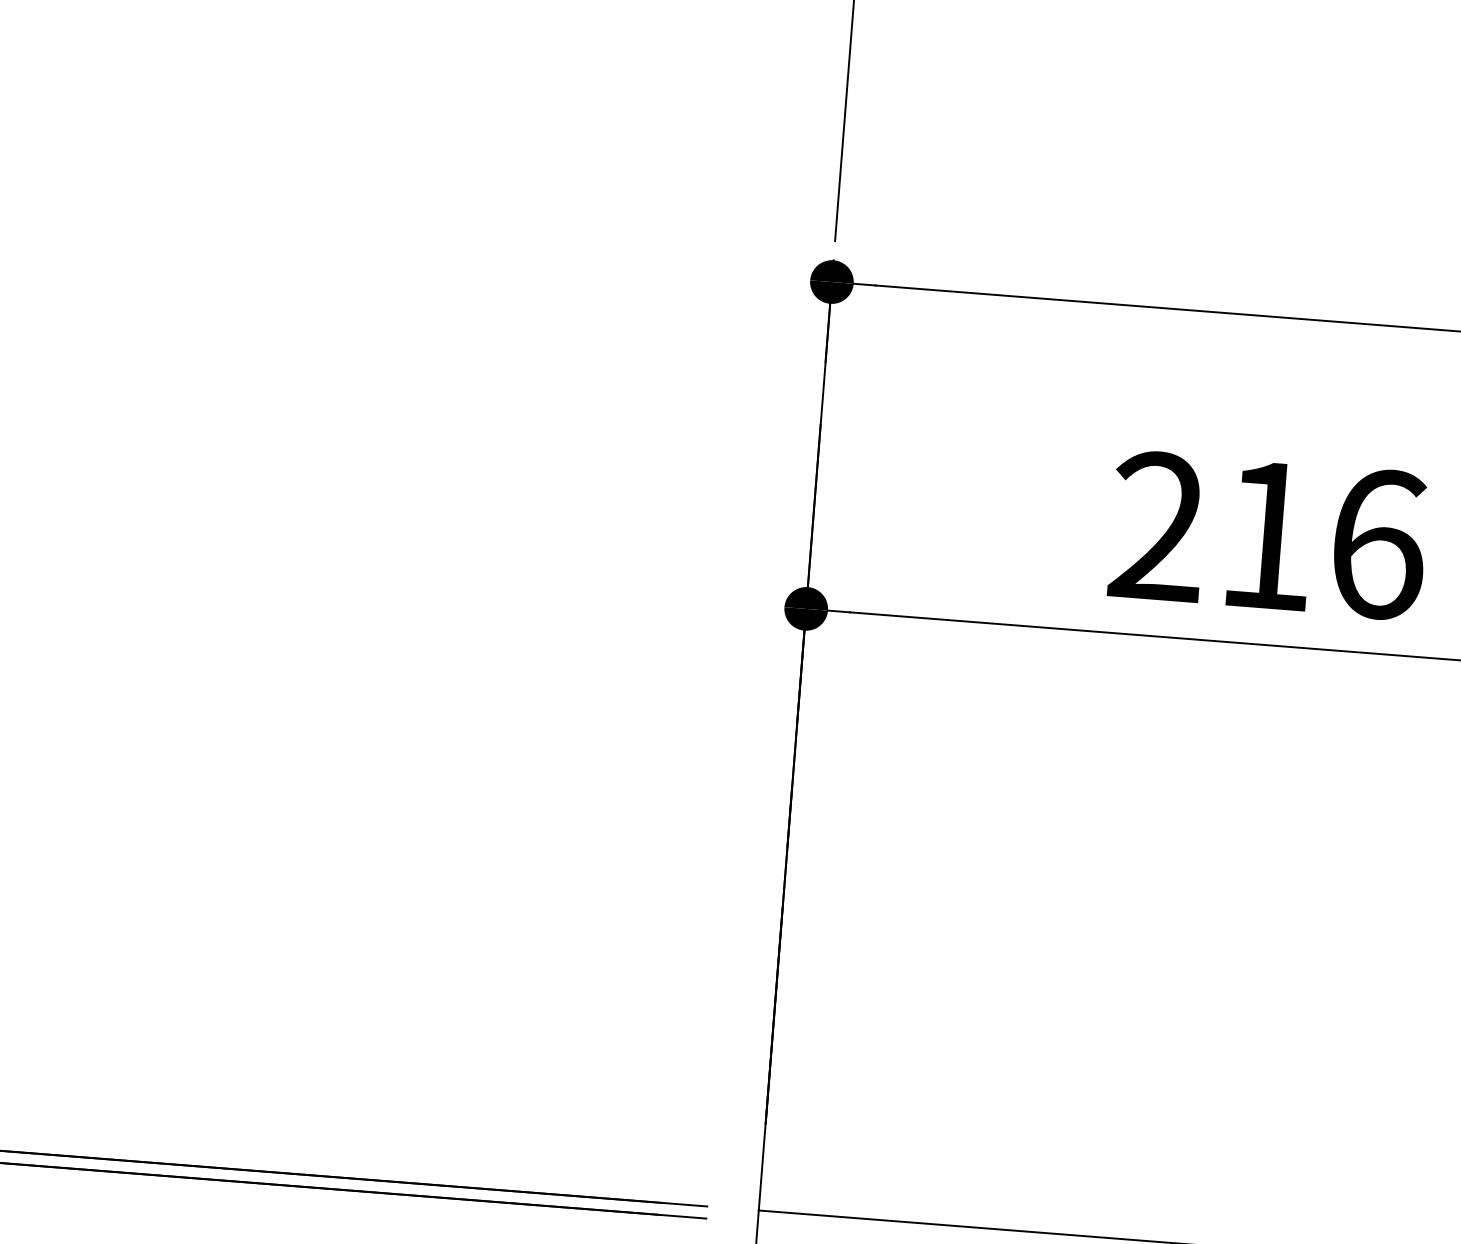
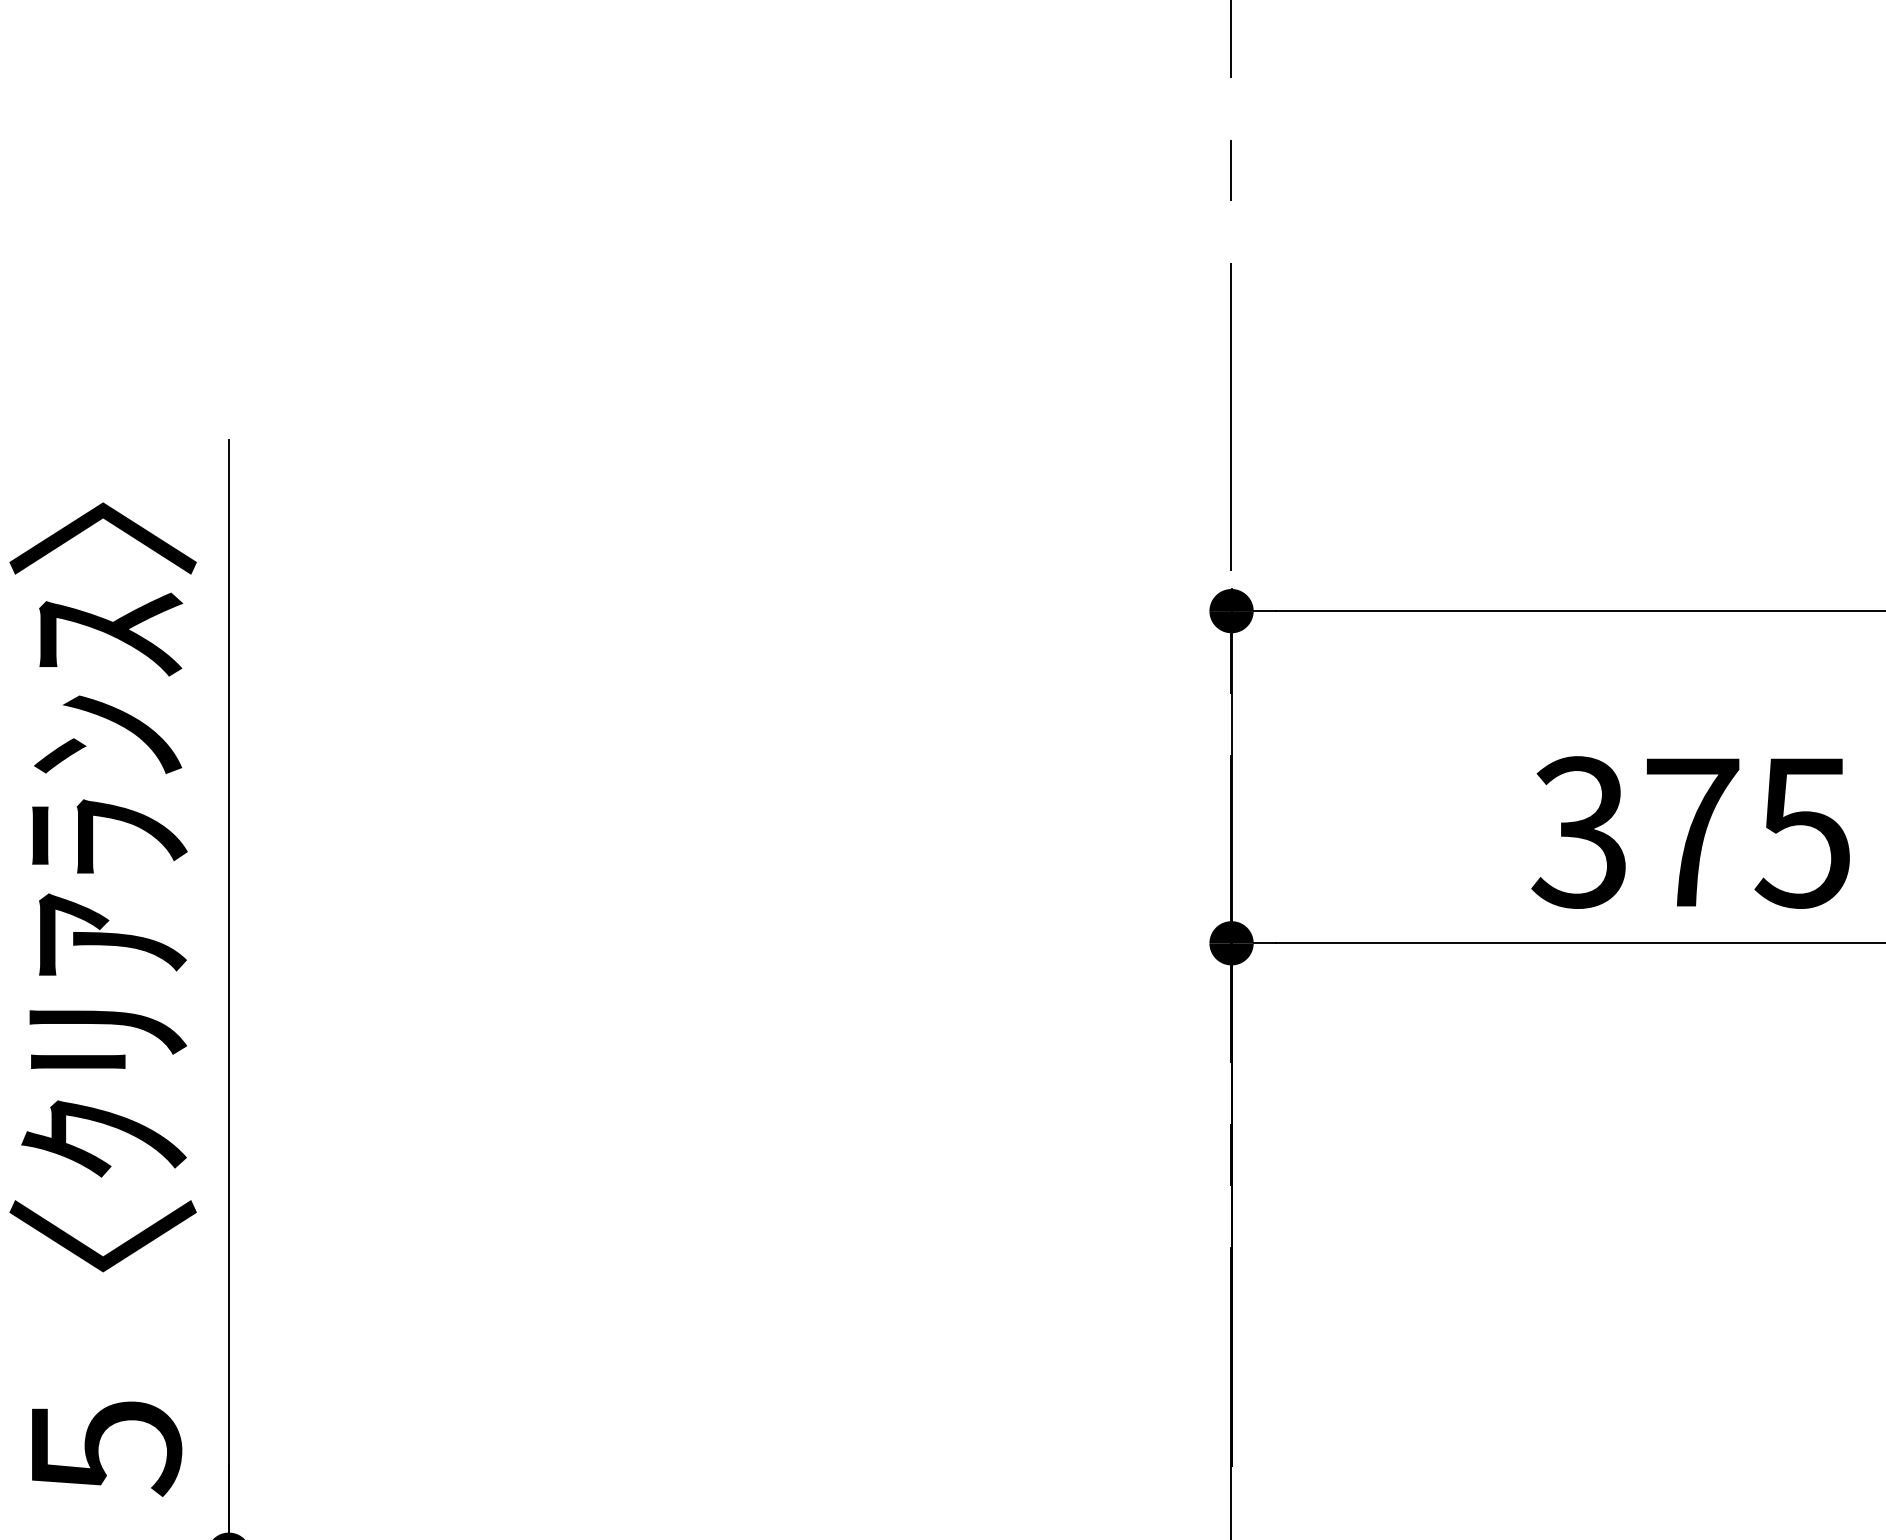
text: (1267, 535) -> (1691, 832), 216 -> 375

